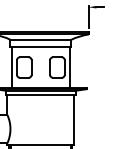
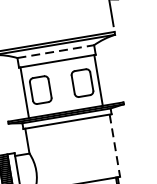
line: (41, 39) -> (56, 51), solid -> dashed
line: (74, 120) -> (115, 146), solid -> dashed

